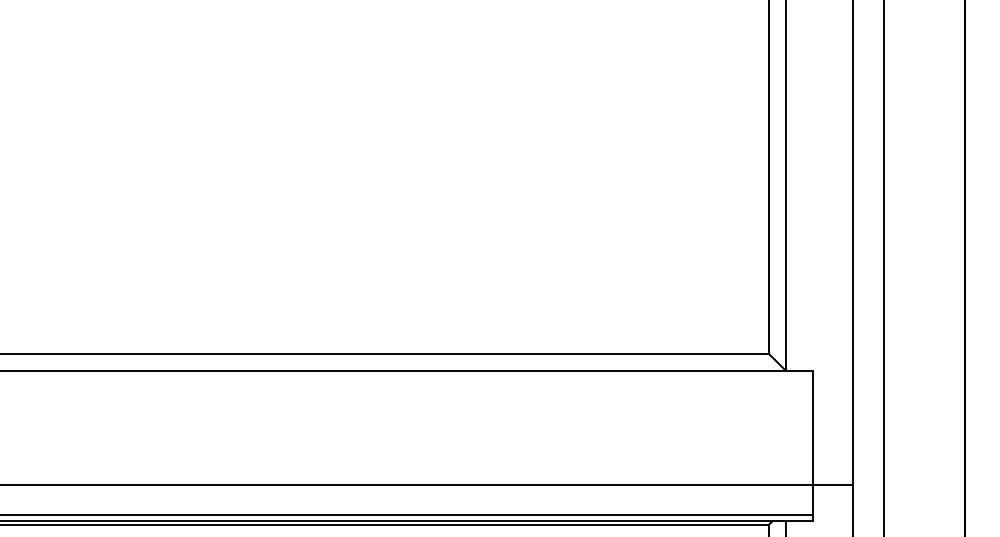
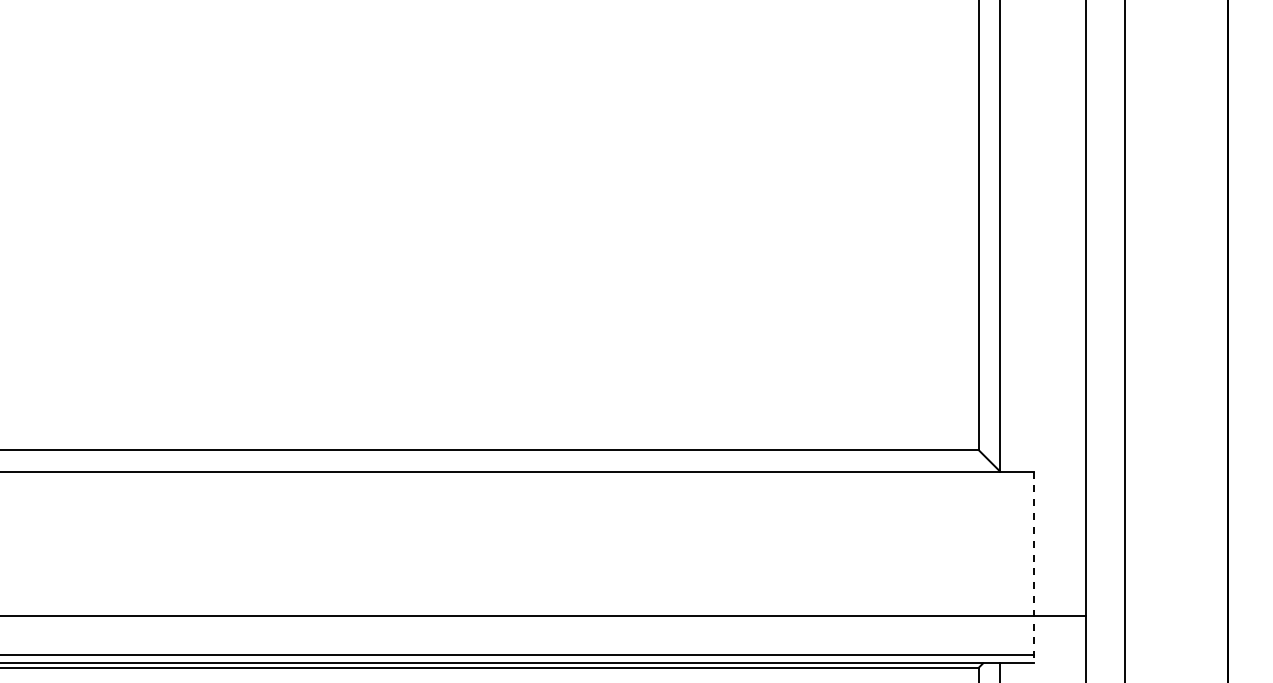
line: (812, 446) -> (1034, 567), solid -> dashed

